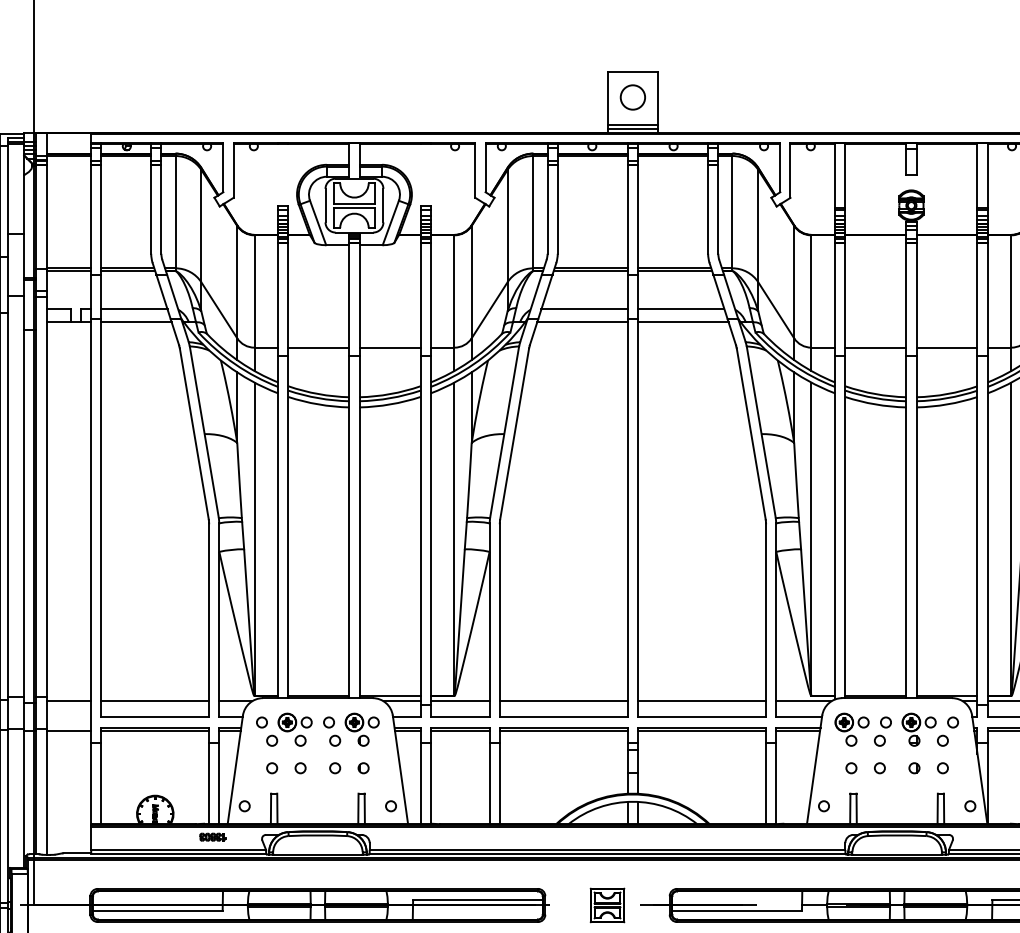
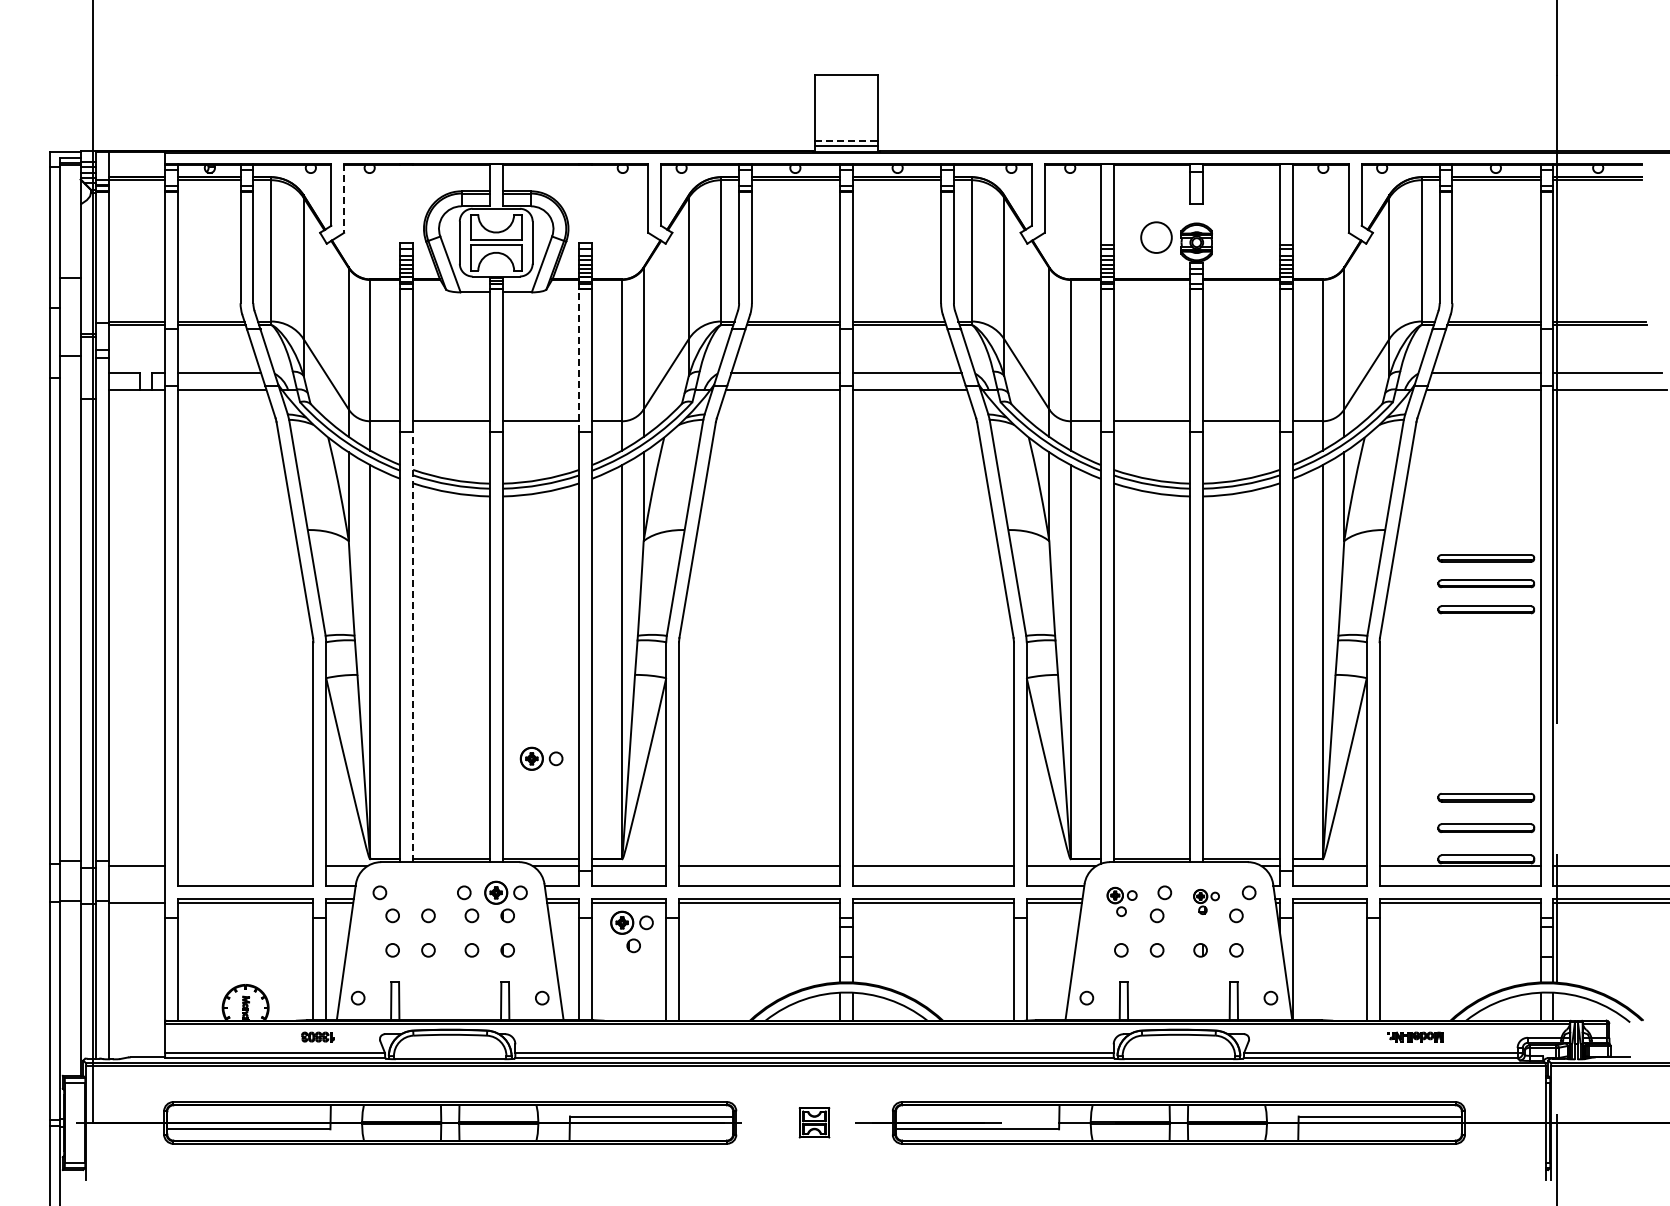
circle: (632, 97) -> (1156, 237), moved
line: (632, 125) -> (846, 141), solid -> dashed
line: (233, 171) -> (344, 199), solid -> dashed
line: (420, 299) -> (579, 360), solid -> dashed
line: (288, 527) -> (413, 647), solid -> dashed
line: (155, 701) -> (245, 866), removed
part: (295, 722) -> (541, 758), moved
part: (851, 729) -> (1121, 901), size x0.7
part: (919, 729) -> (1206, 901), size x0.6
part: (462, 753) -> (631, 931), added
part: (607, 905) -> (814, 1122), size x0.7

